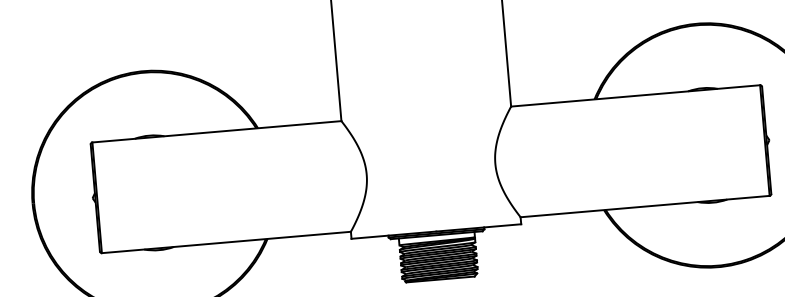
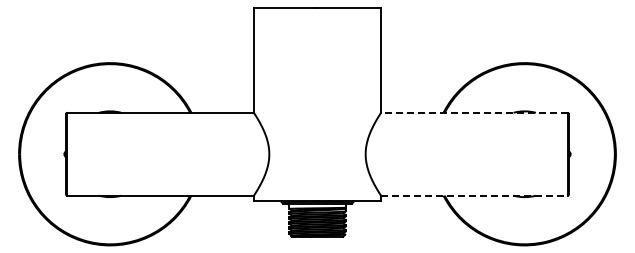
line: (634, 95) -> (473, 112), solid -> dashed
line: (645, 206) -> (474, 195), solid -> dashed

